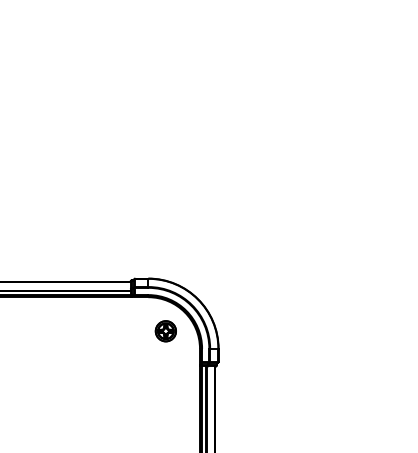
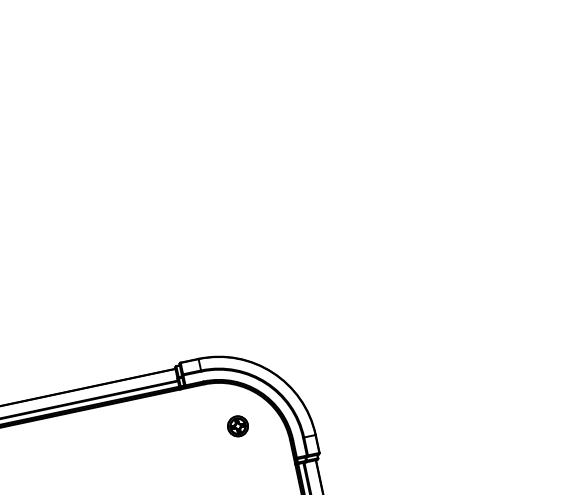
part: (165, 331) -> (237, 426), size x0.7

